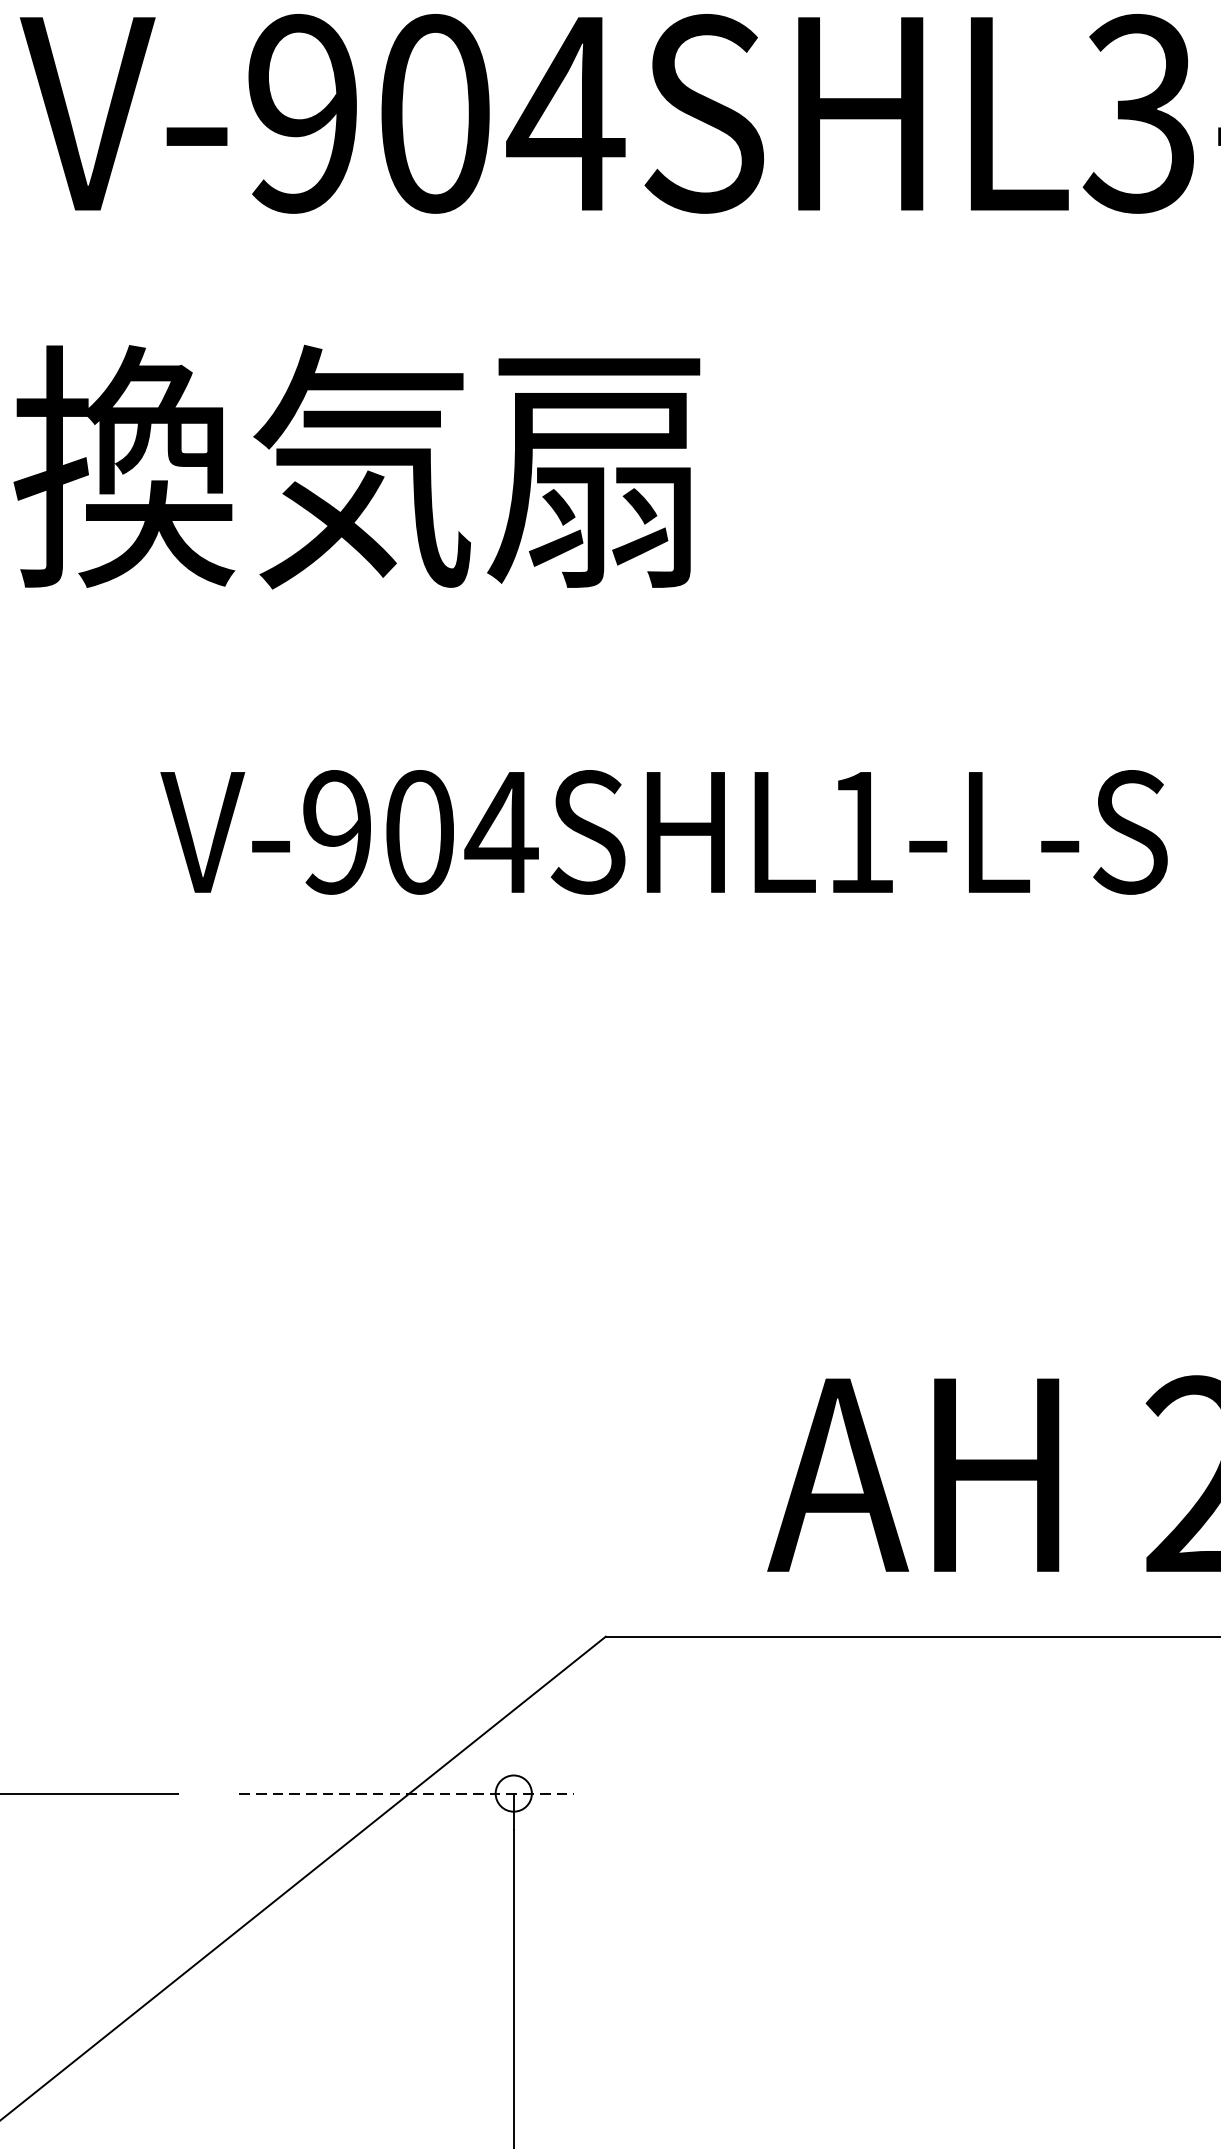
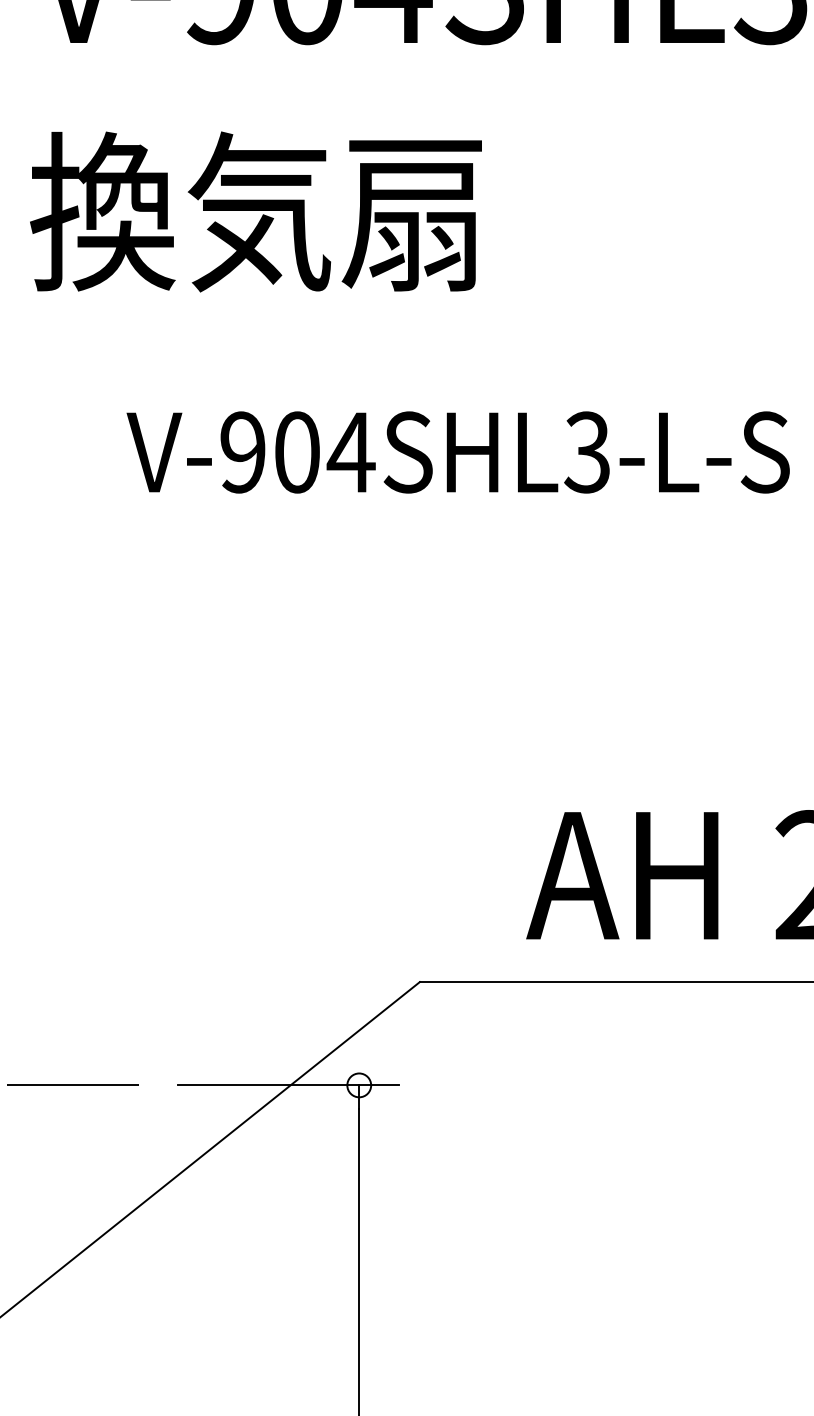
text: (858, 832) -> (586, 452), V-904SHL1-L-S -> V-904SHL3-L-S
line: (407, 1793) -> (289, 1085), dashed -> solid

